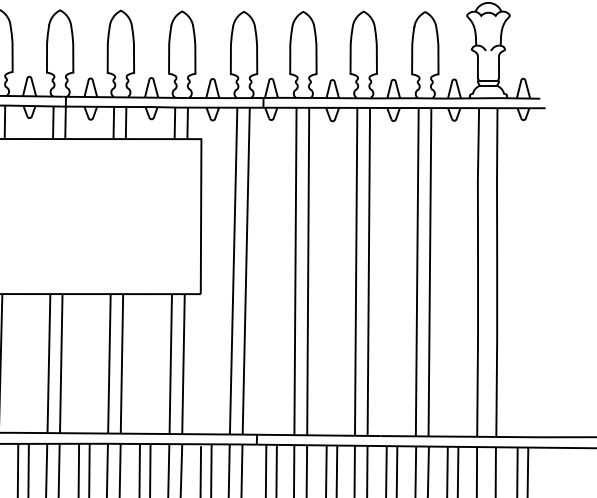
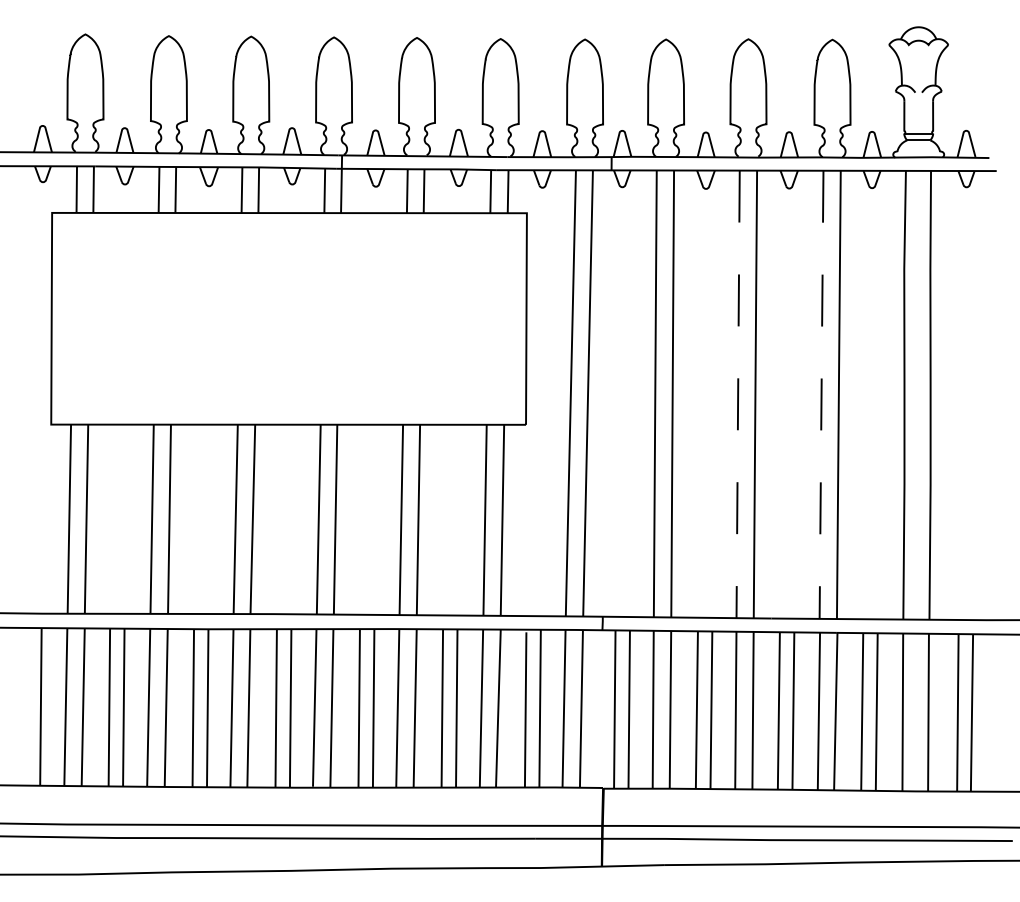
line: (356, 271) -> (738, 394), solid -> dashed
line: (417, 272) -> (821, 395), solid -> dashed

